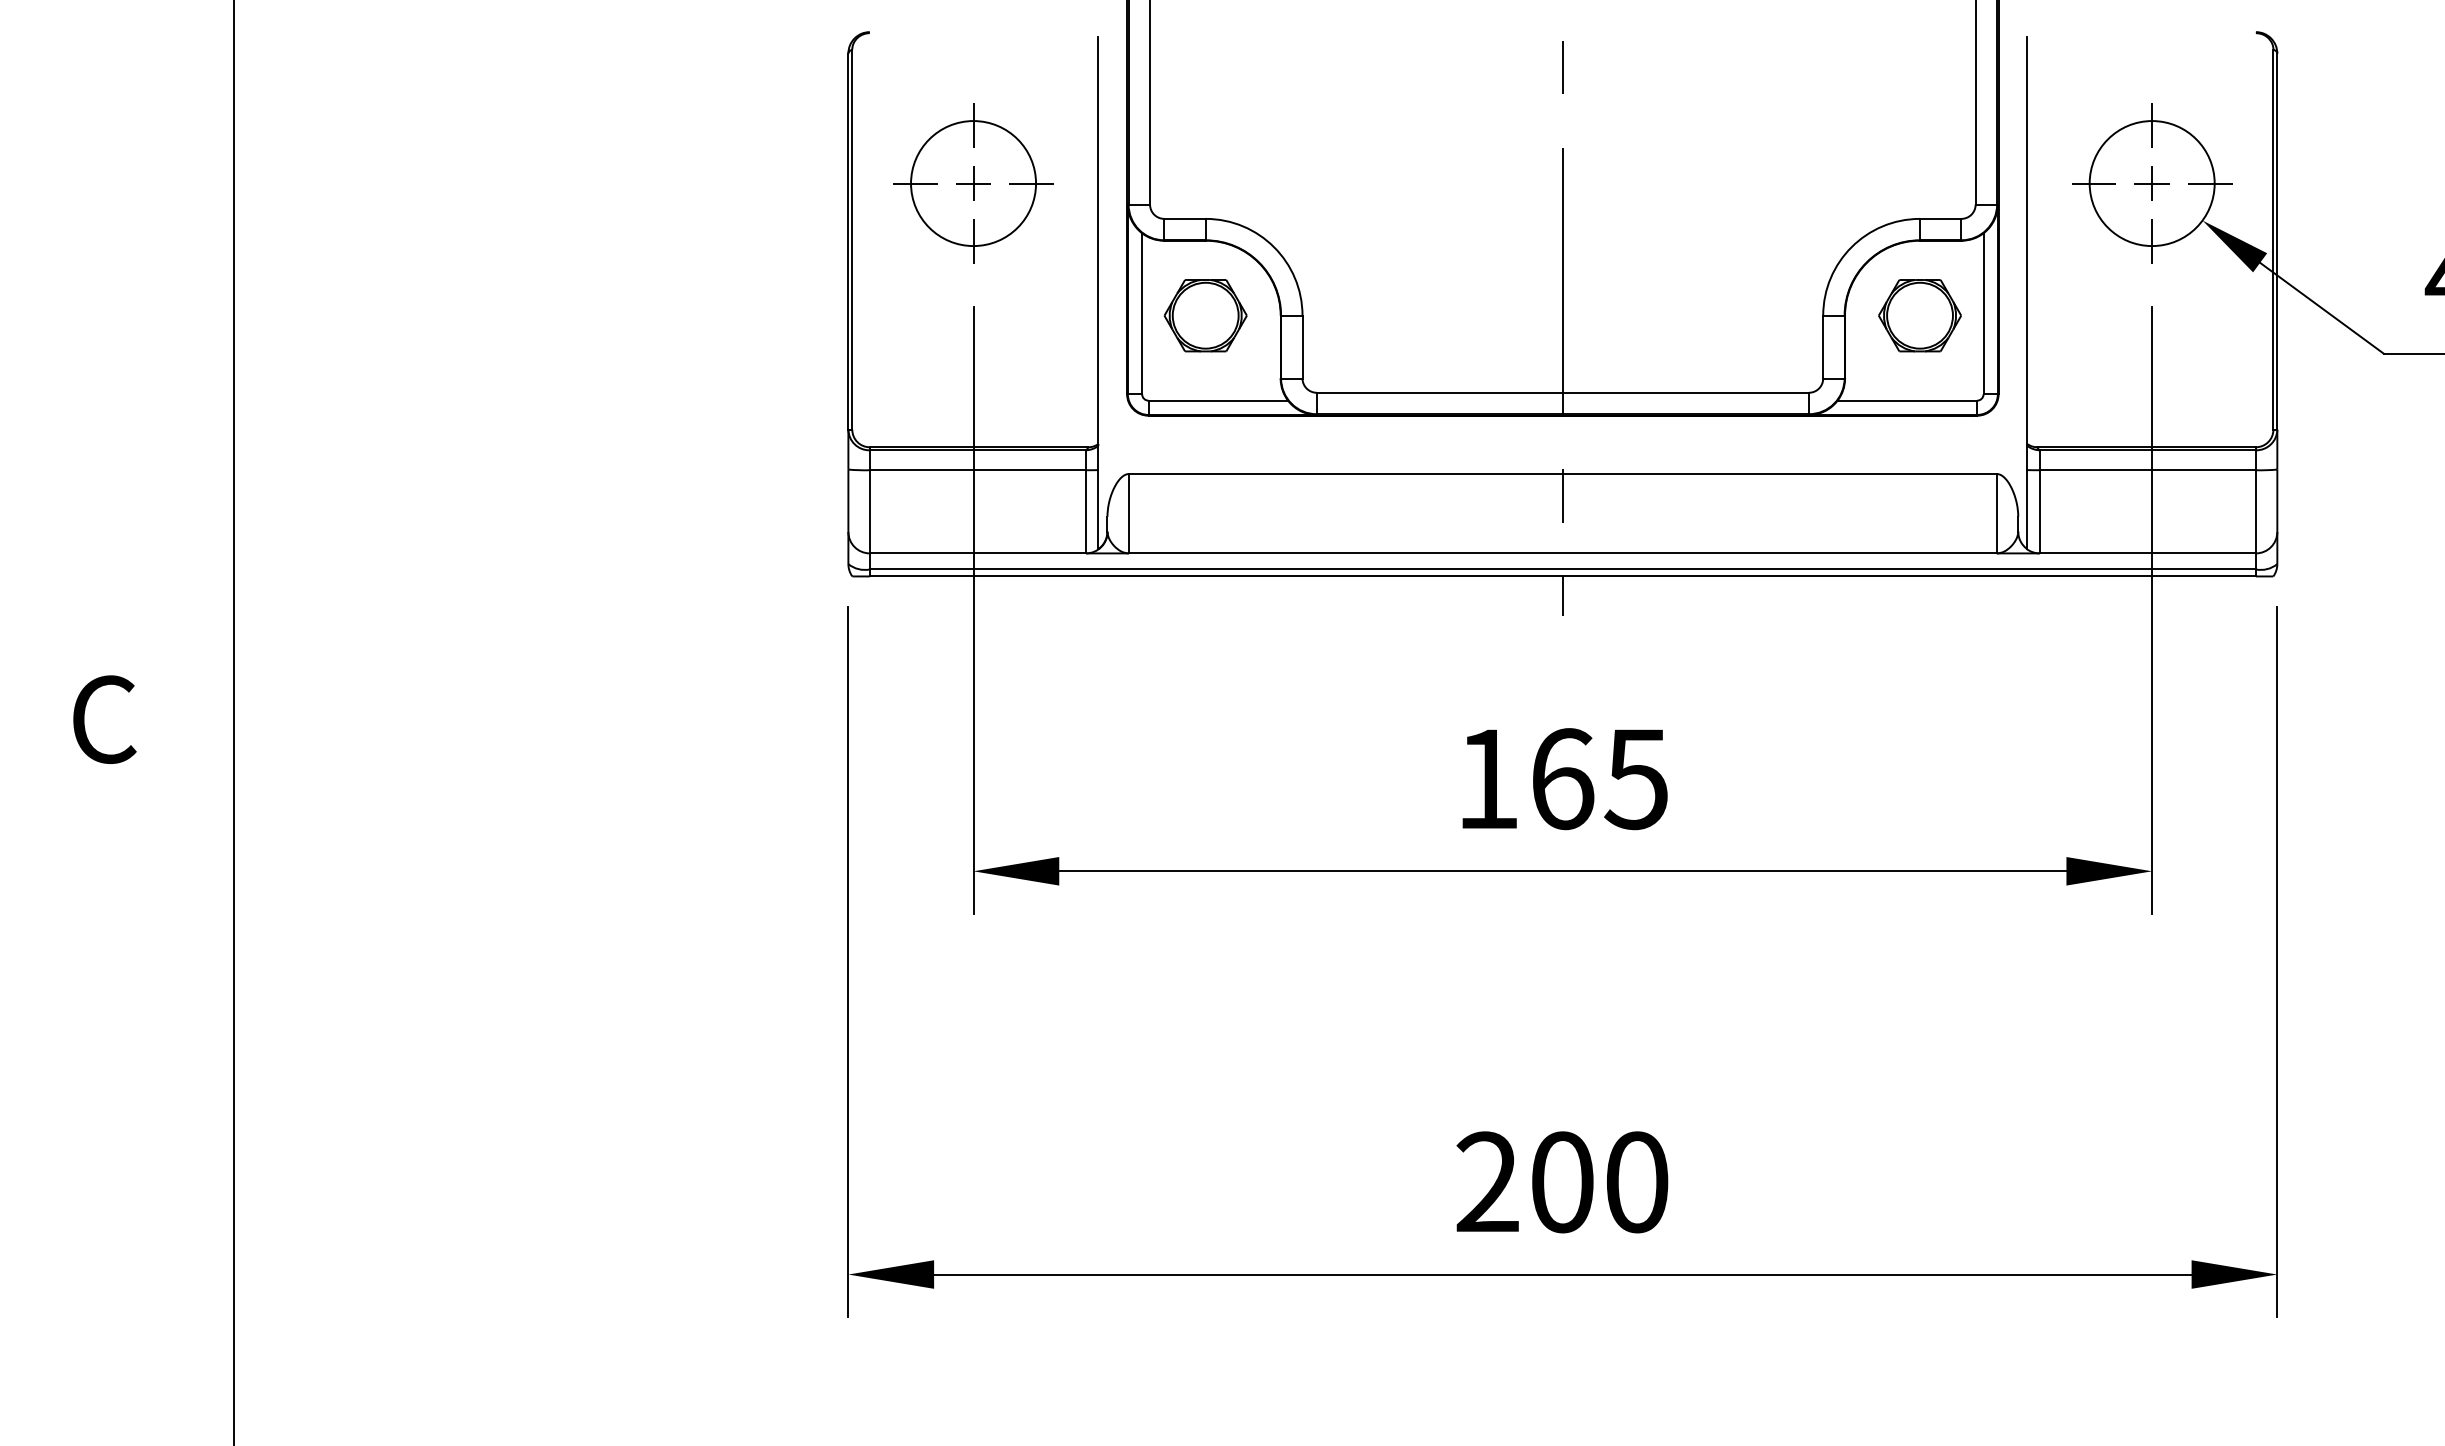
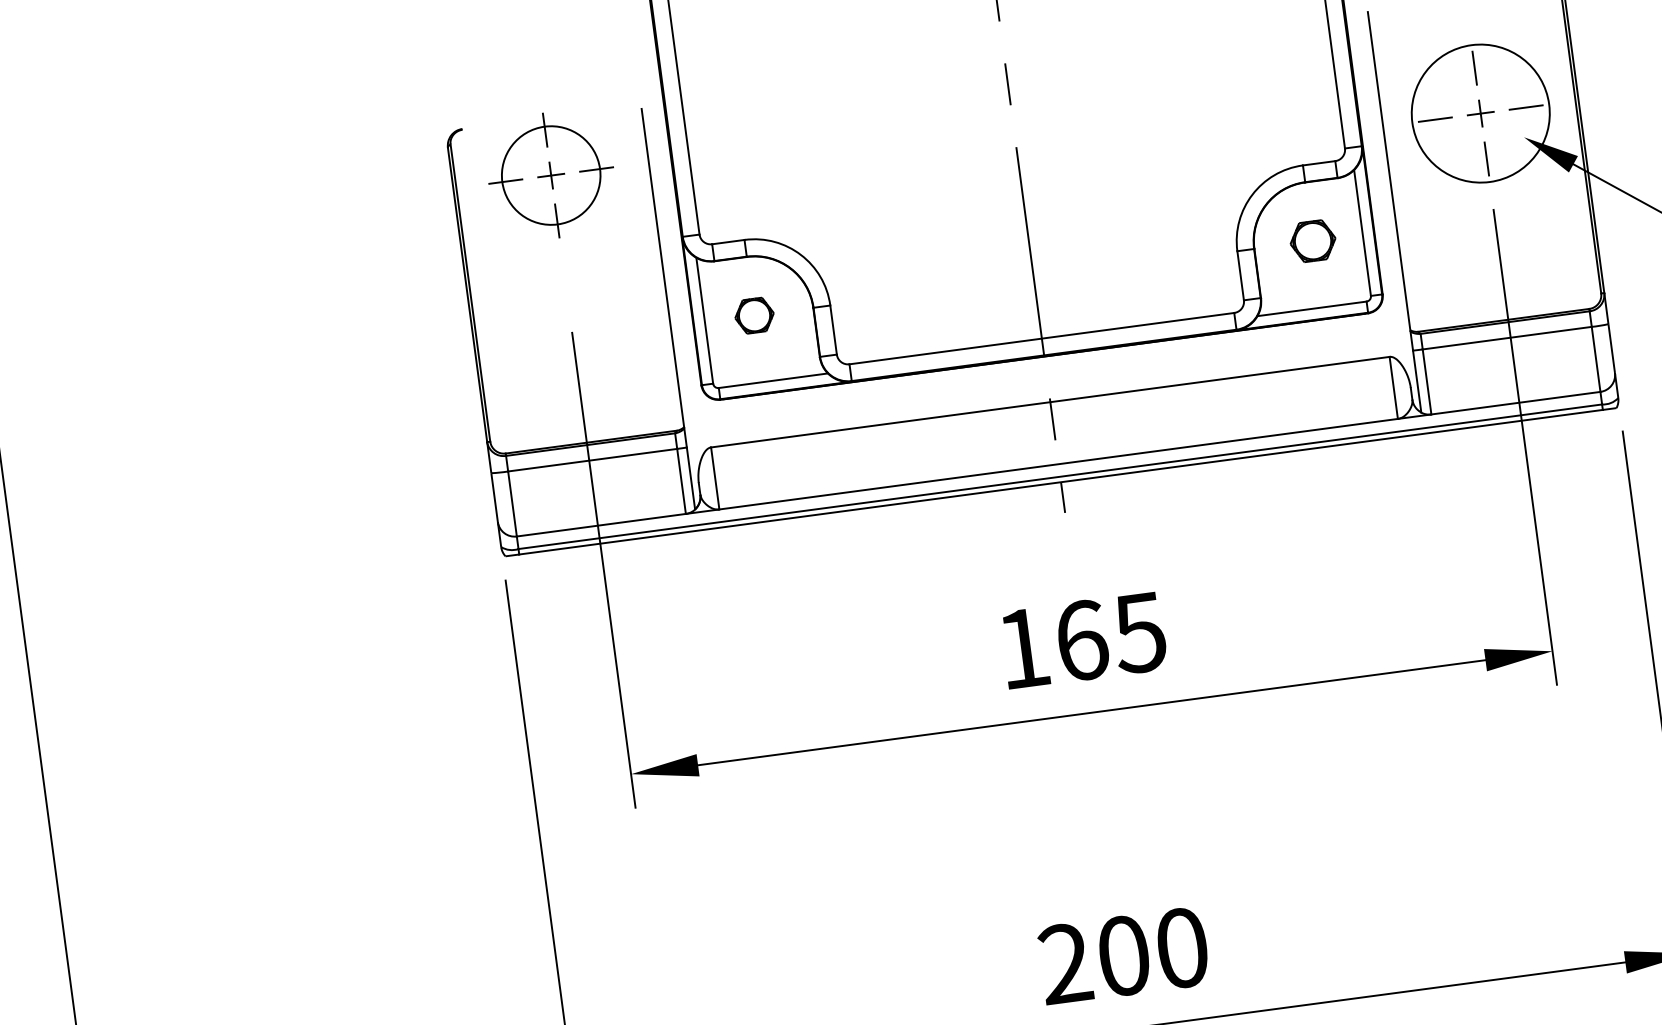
part: (973, 183) -> (551, 175), moved
circle: (2151, 183) -> (1480, 113), size x1.4
part: (1205, 315) -> (754, 315), size x0.6
part: (1919, 315) -> (1312, 241), size x0.7

